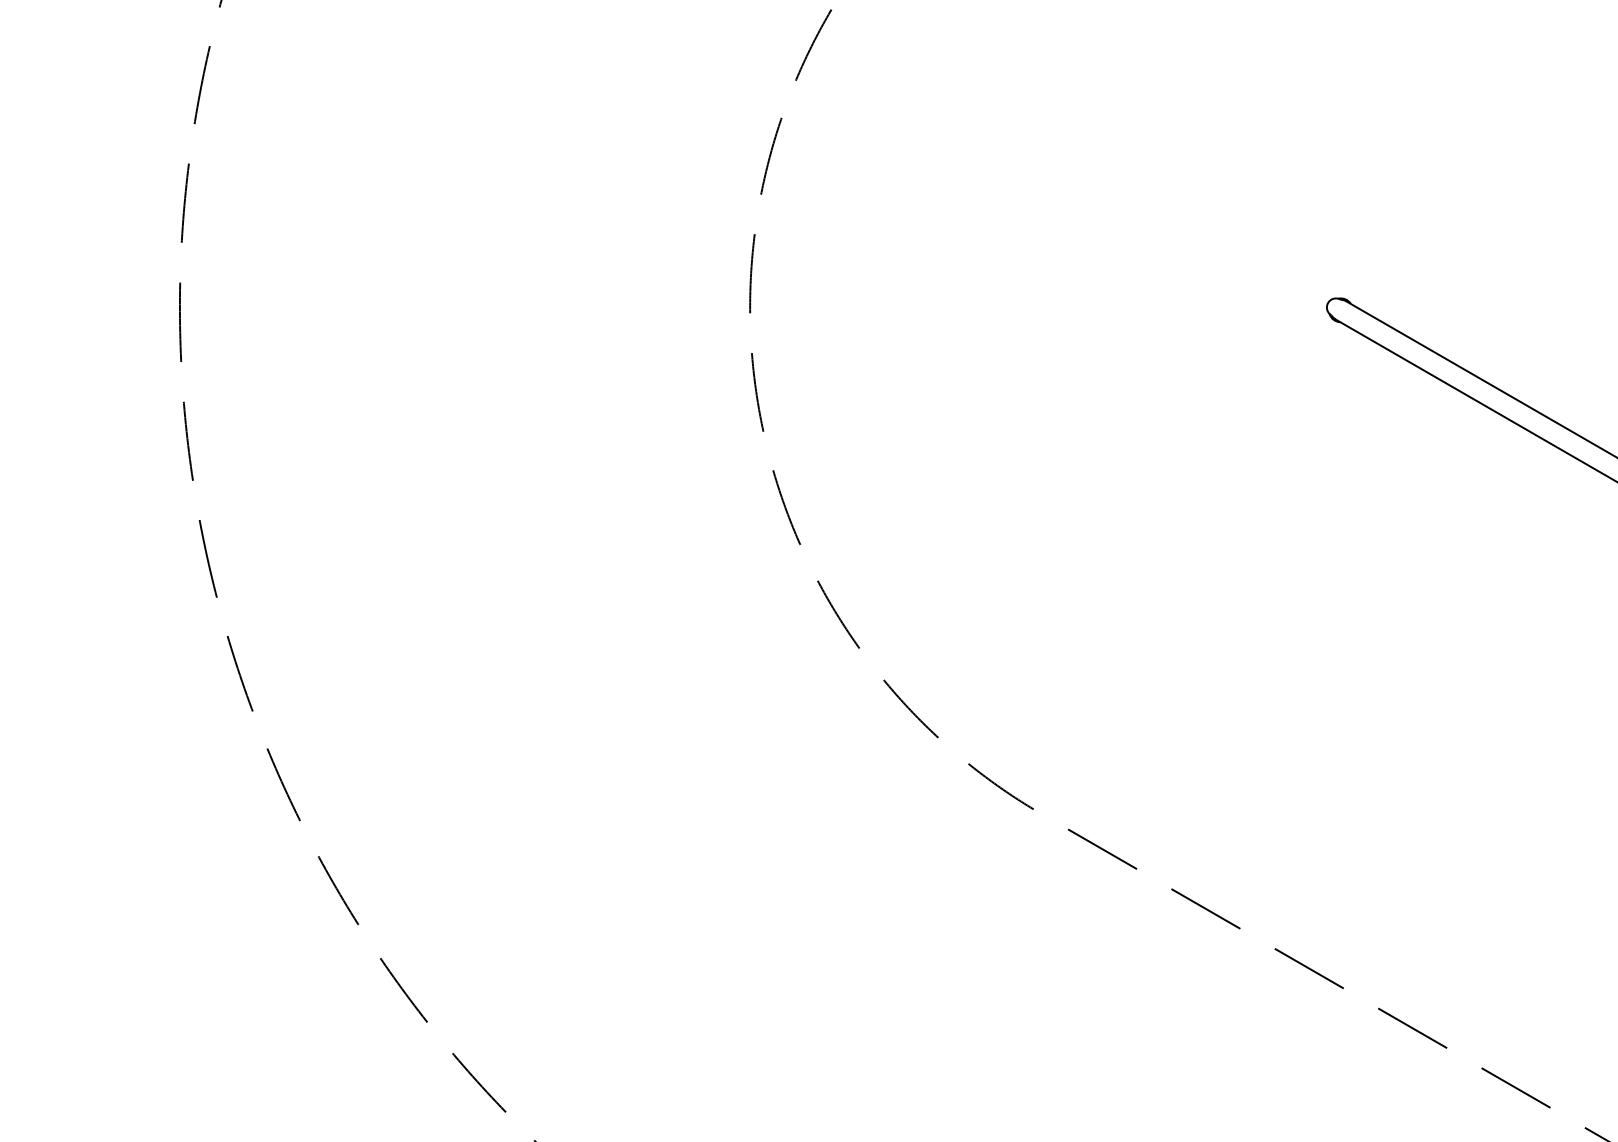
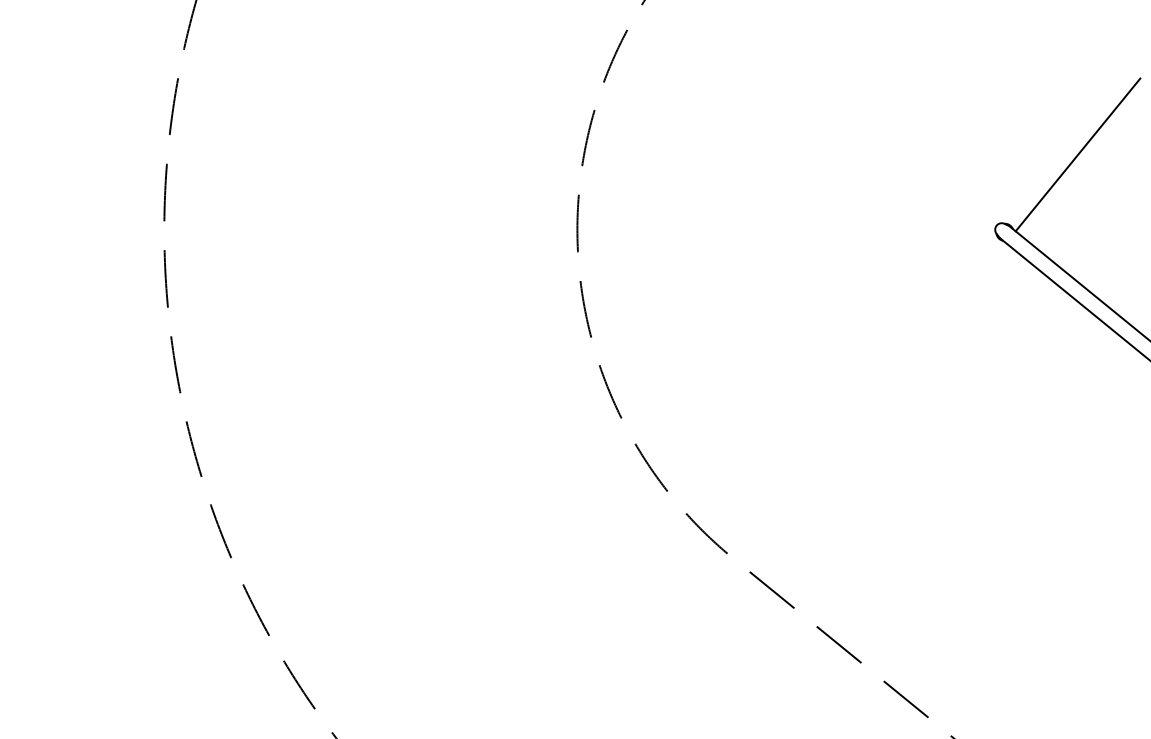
line: (1423, 188) -> (1078, 154), added

